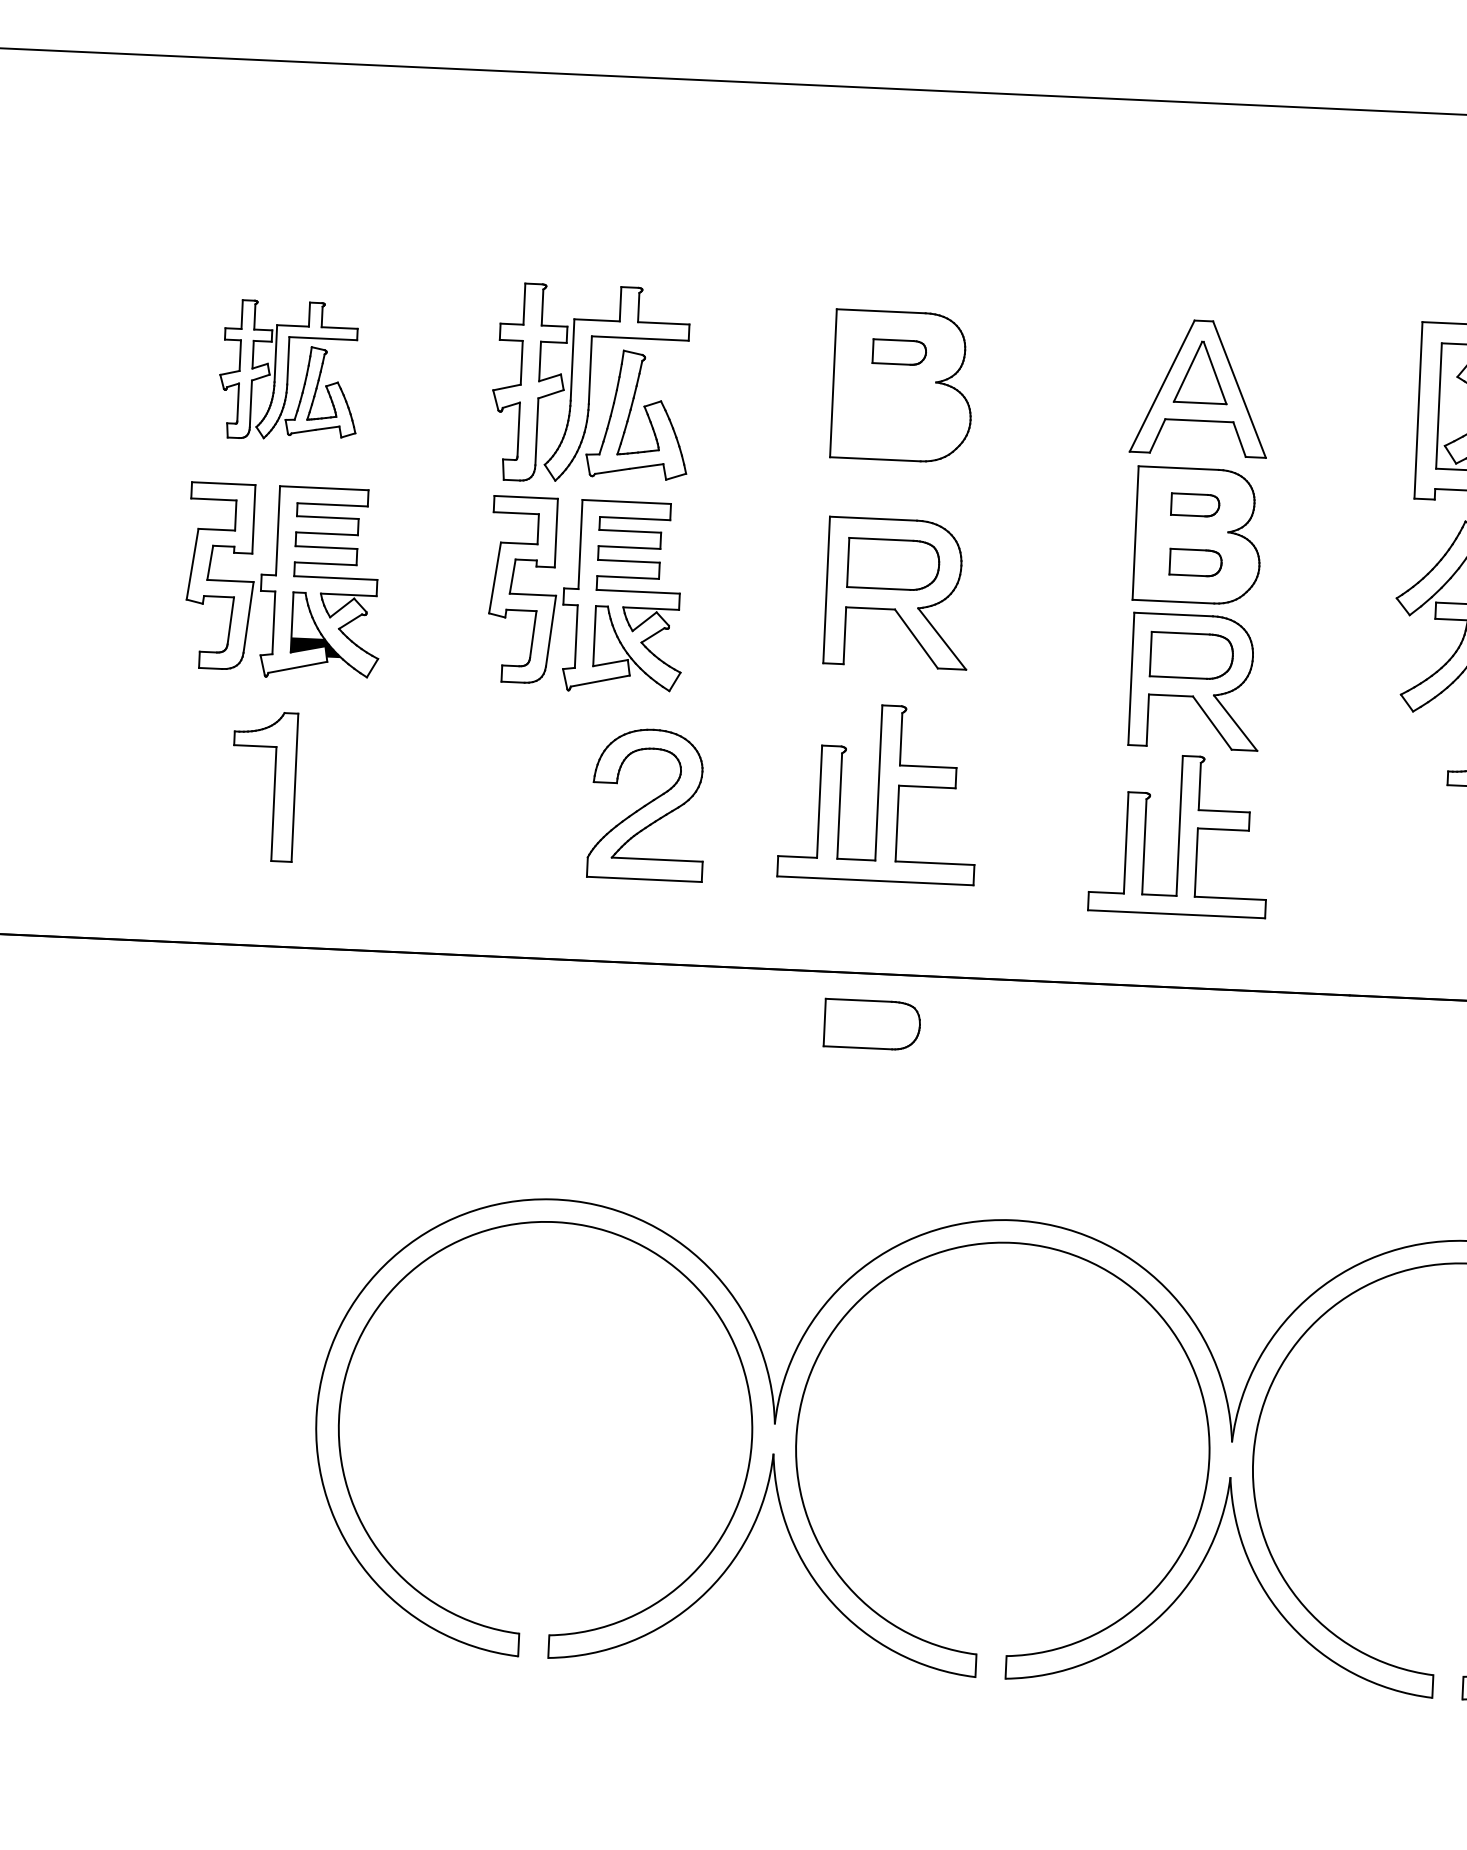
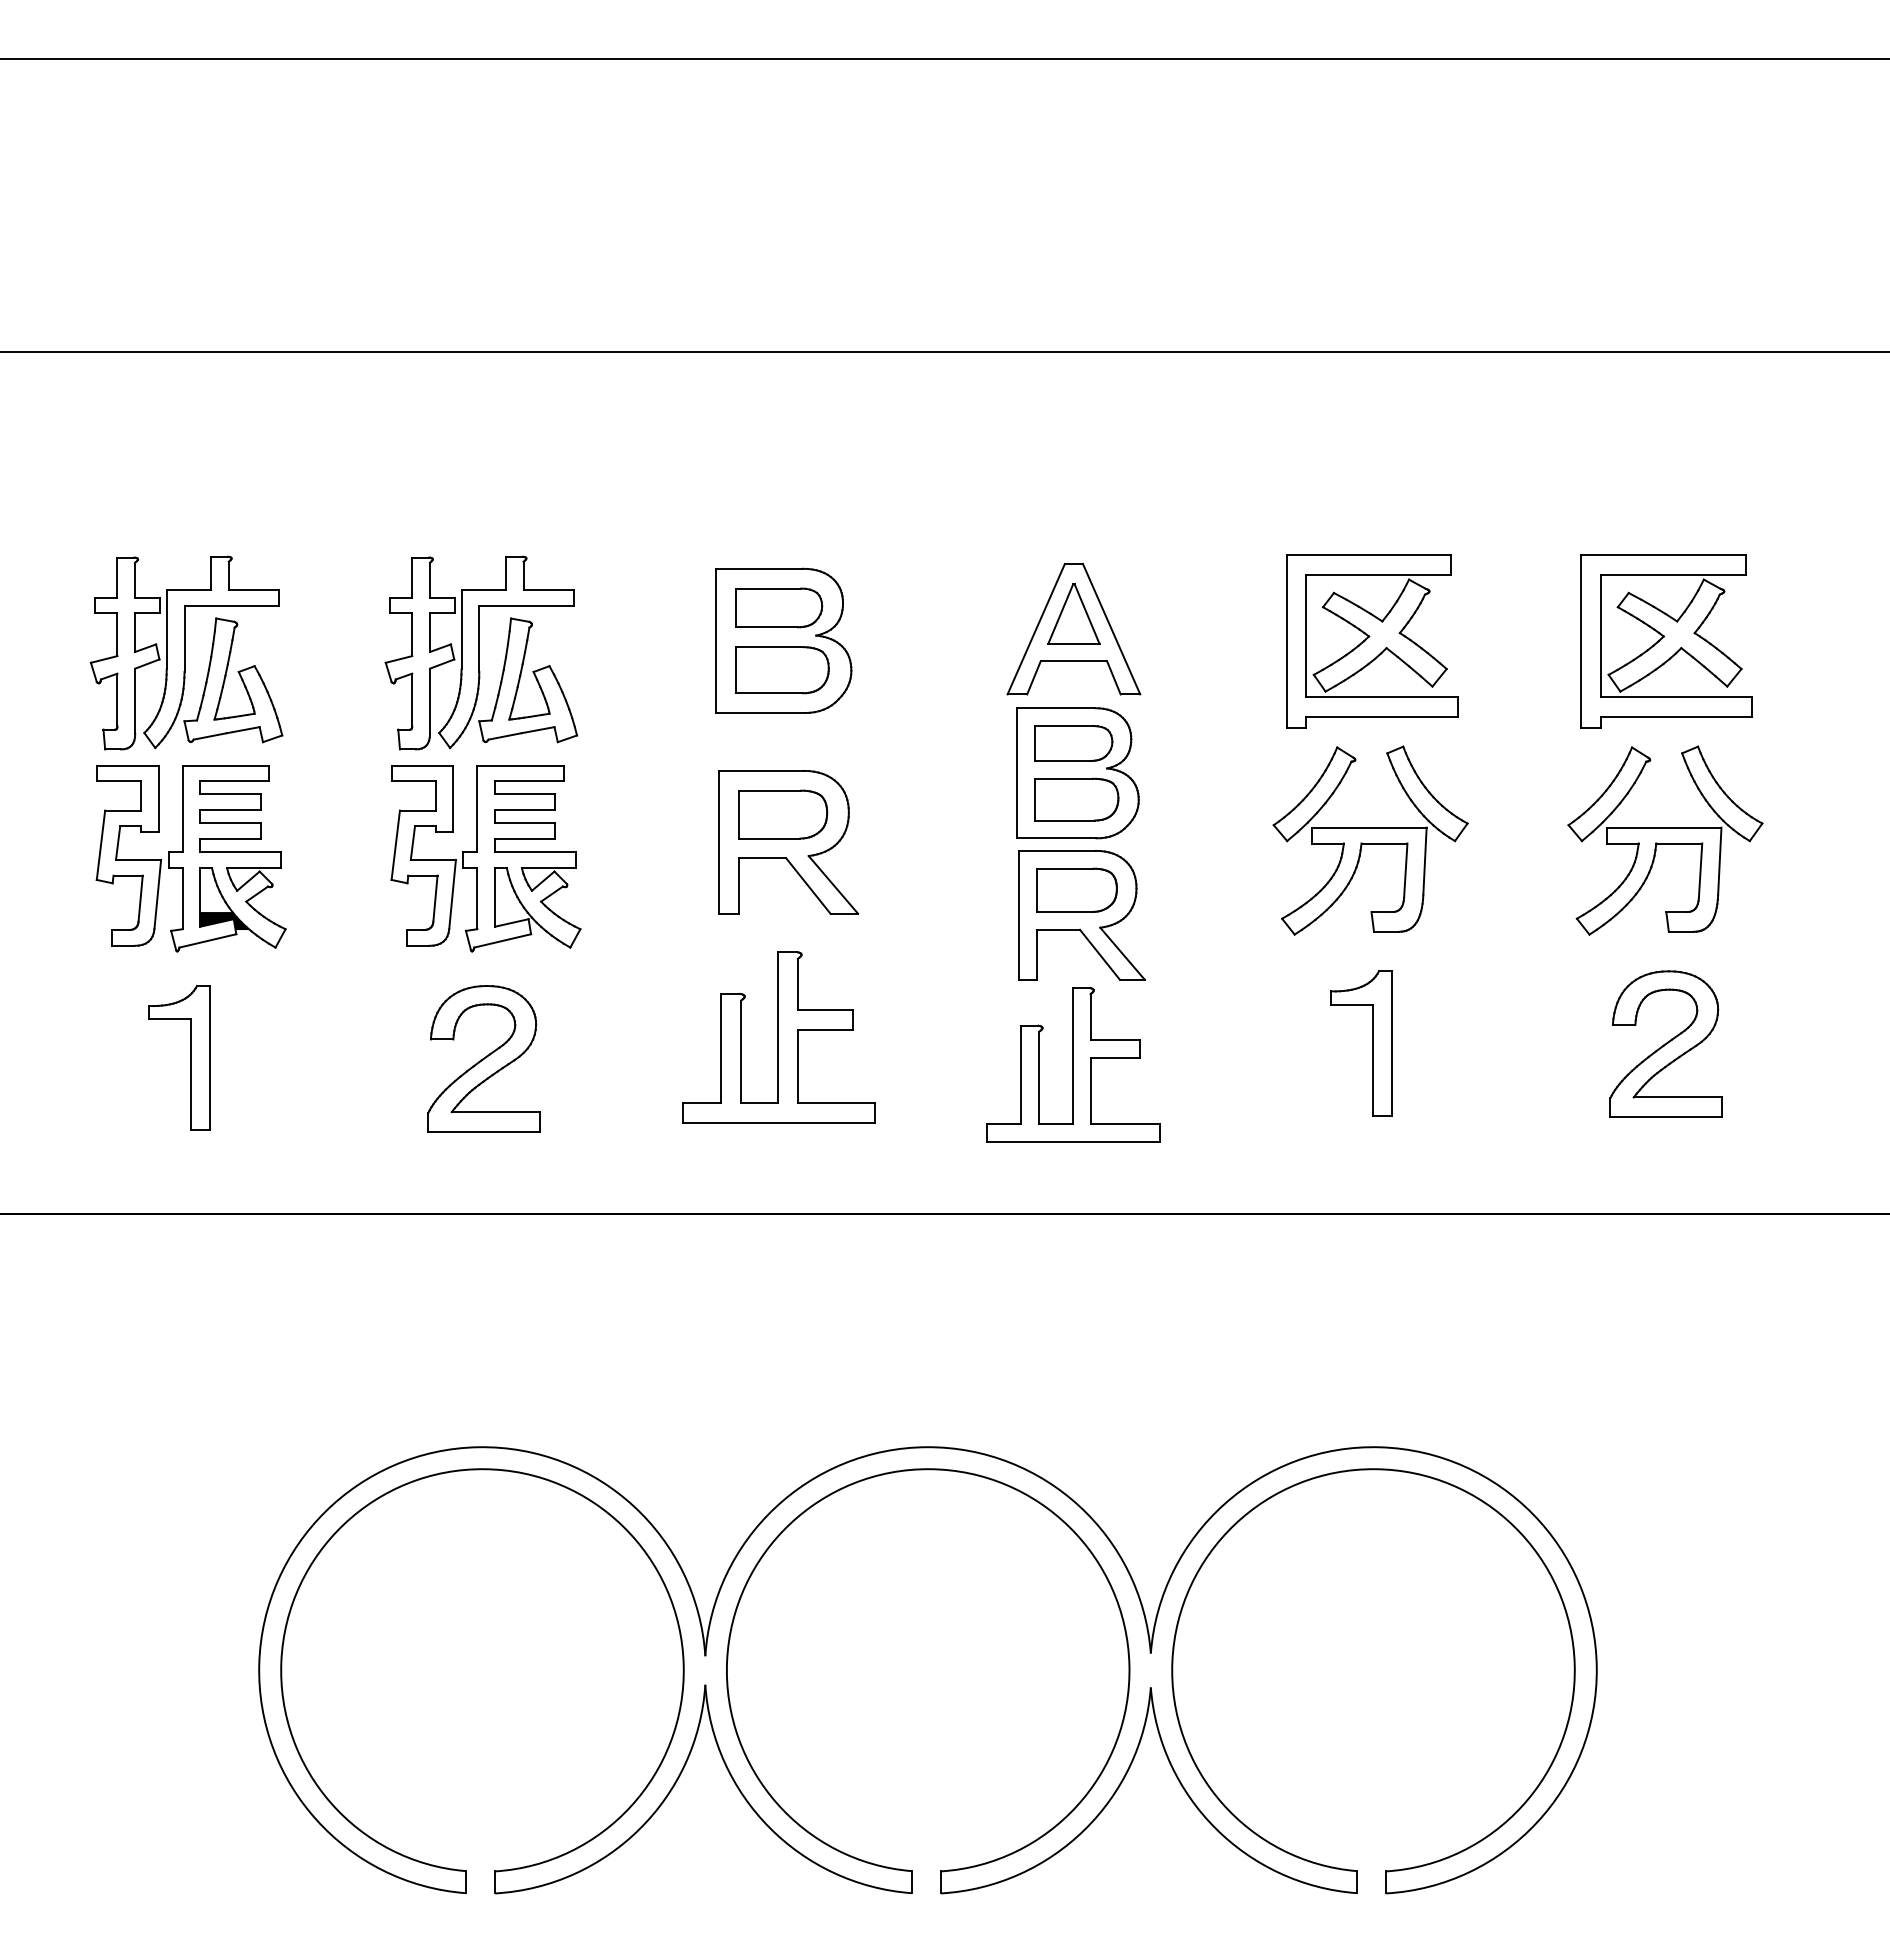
part: (899, 351) -> (779, 607), size x1.67
part: (289, 370) -> (186, 652), size x1.43
part: (1195, 505) -> (1073, 743), size x1.67
part: (1195, 562) -> (1076, 799), size x1.67
part: (646, 804) -> (483, 1058), moved
part: (872, 1025) -> (782, 670), moved

